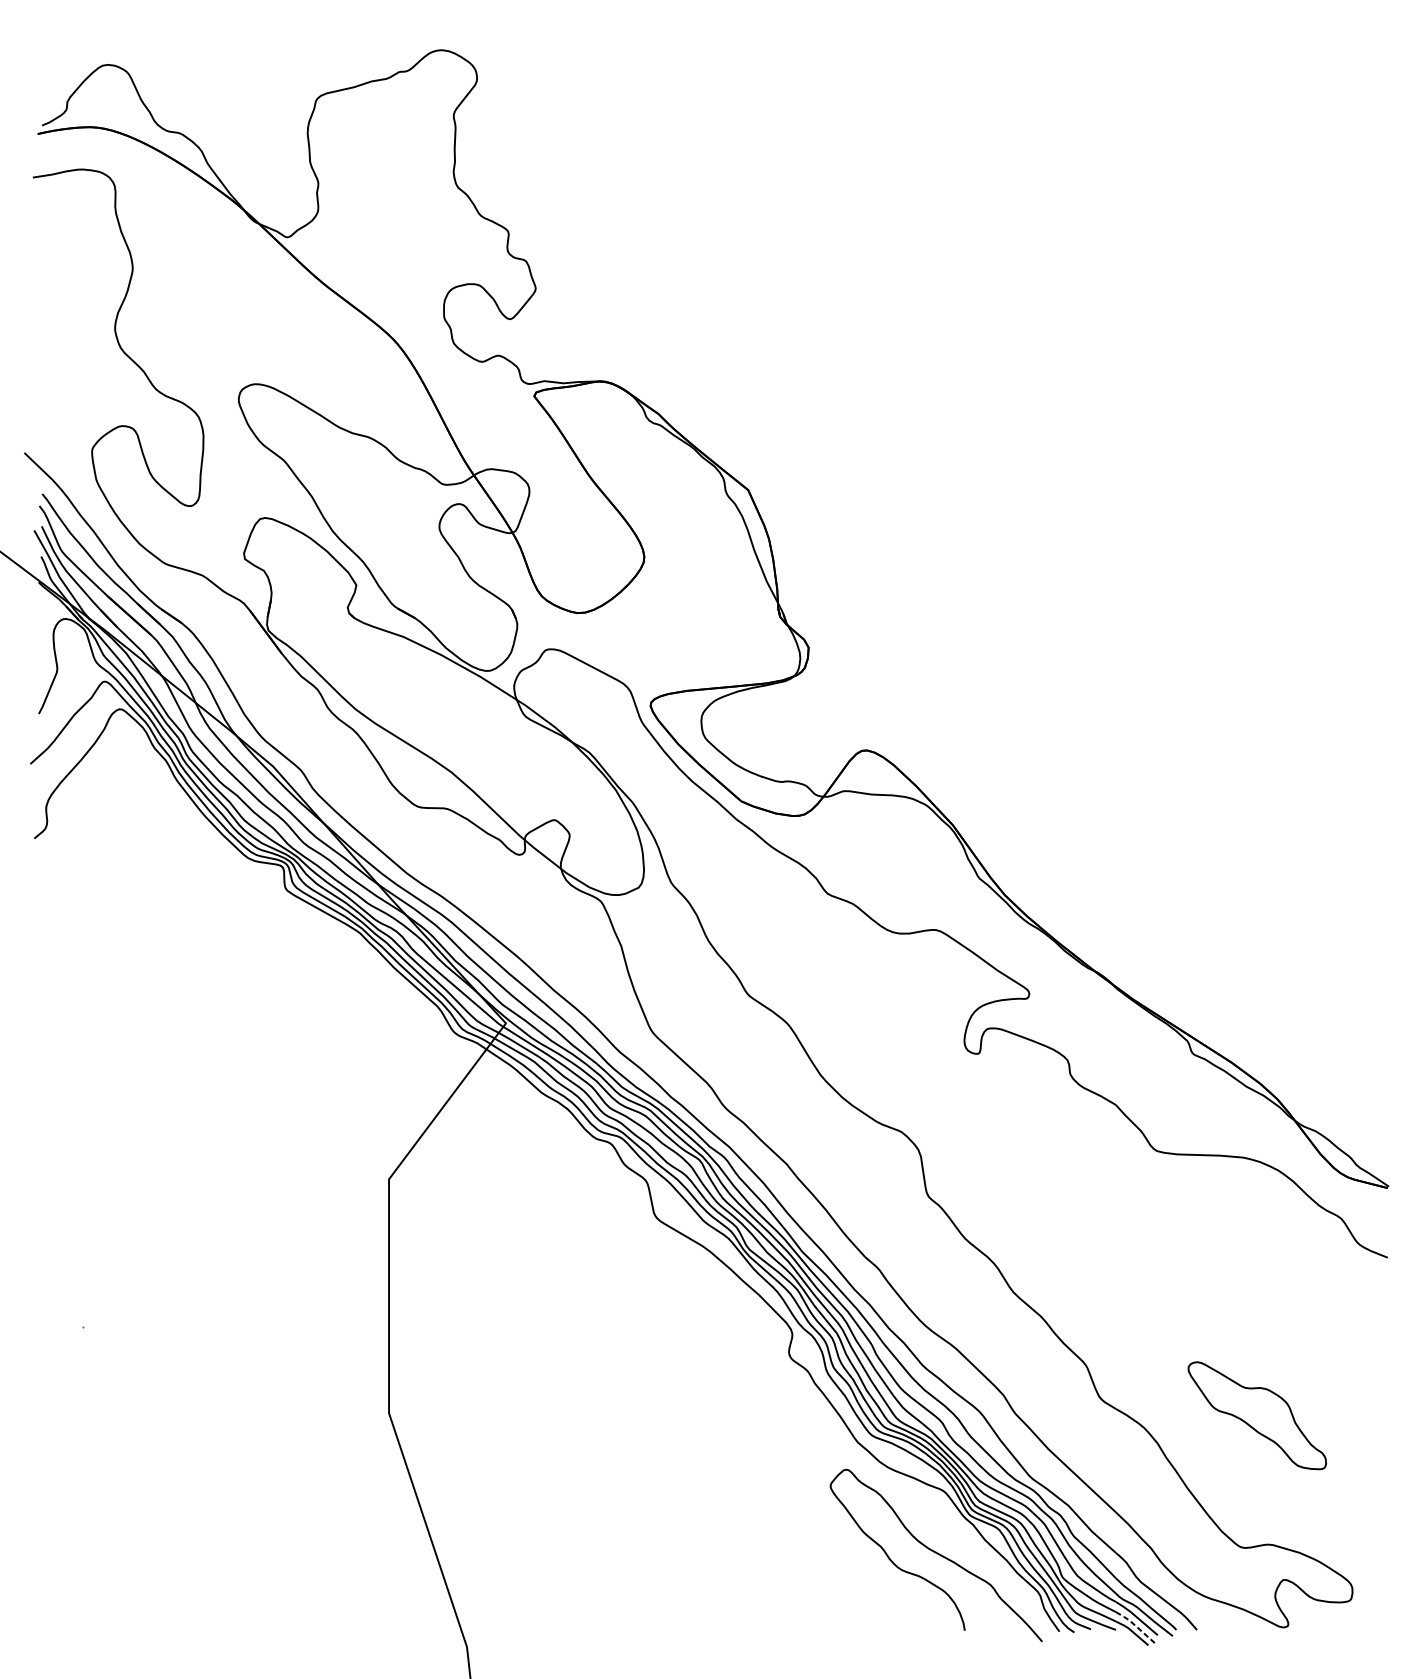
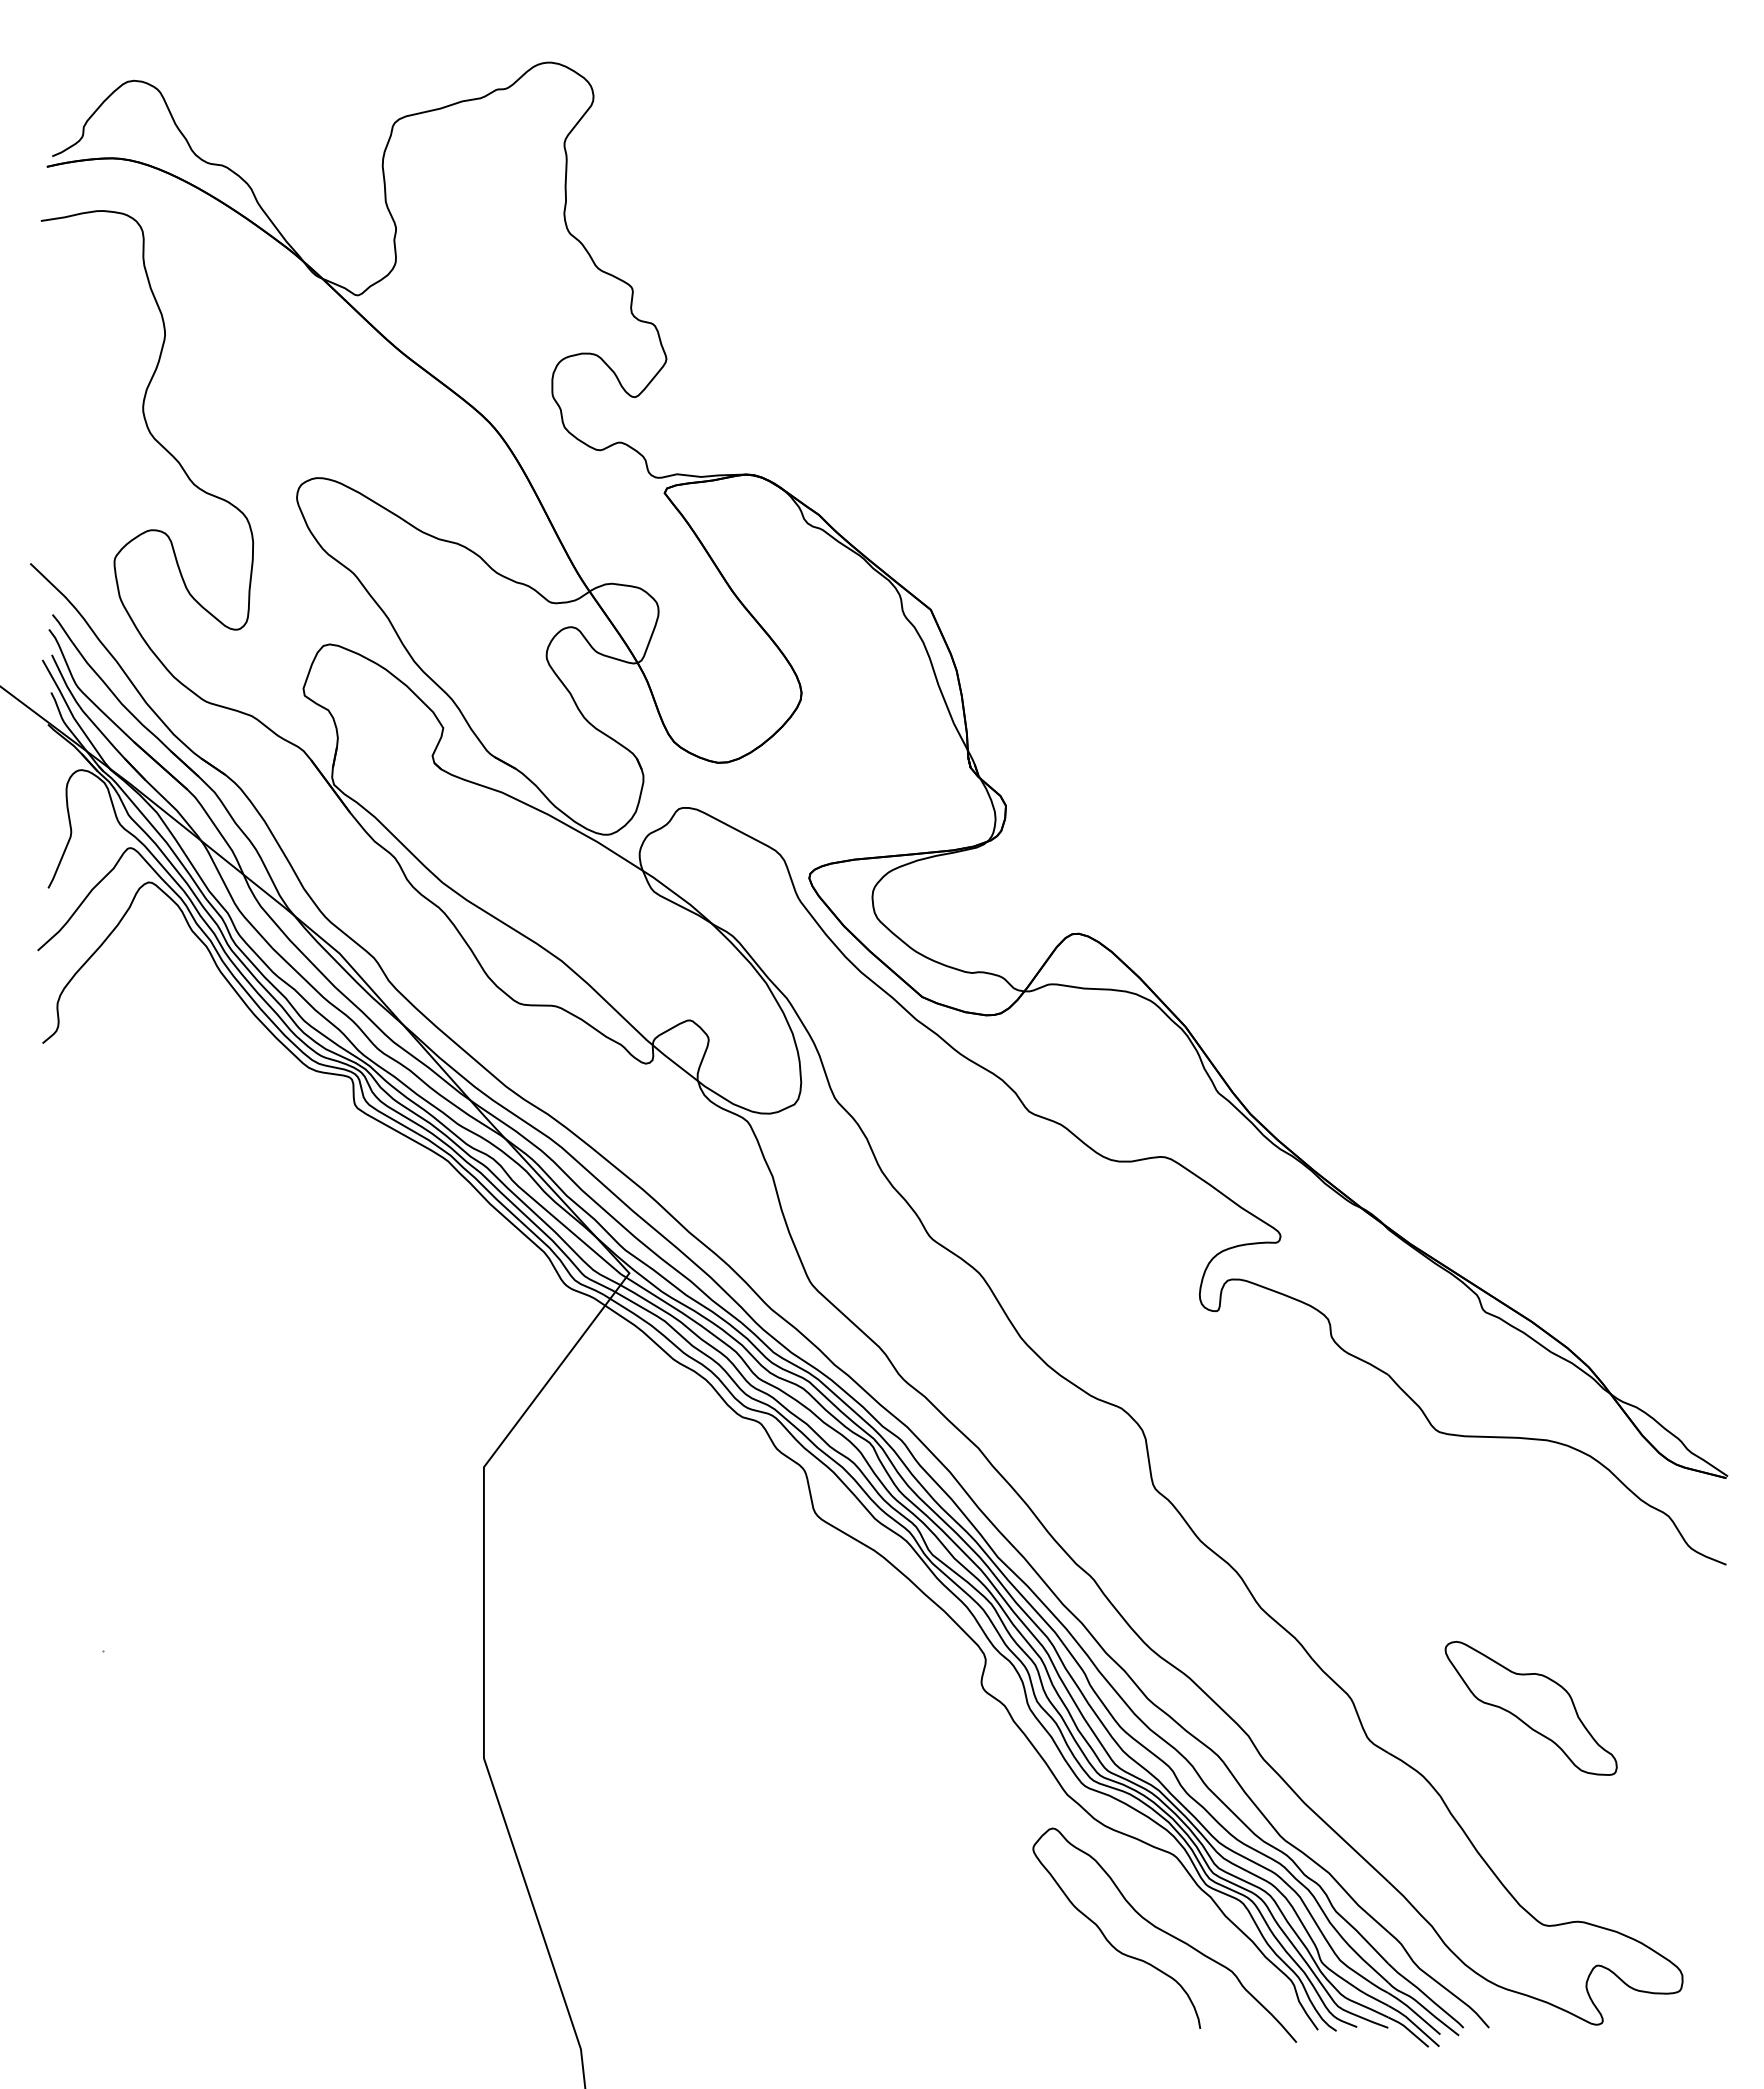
part: (1256, 1415) -> (1530, 1707), moved
line: (1137, 1627) -> (1414, 2024), dashed -> solid

